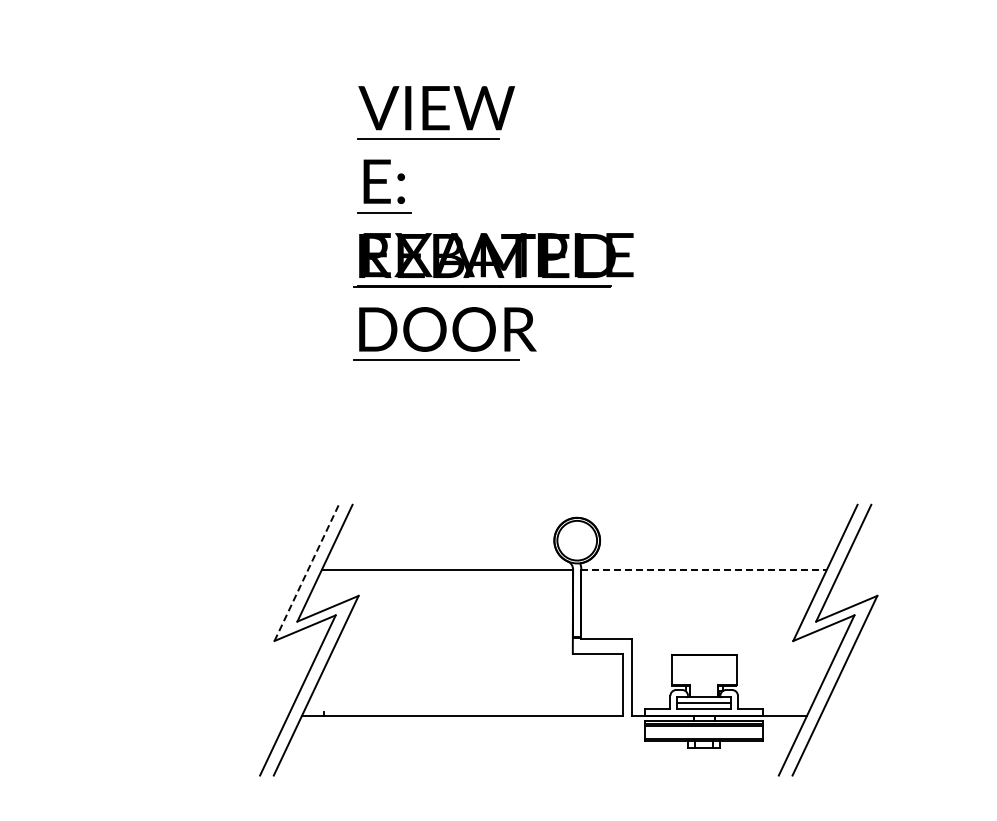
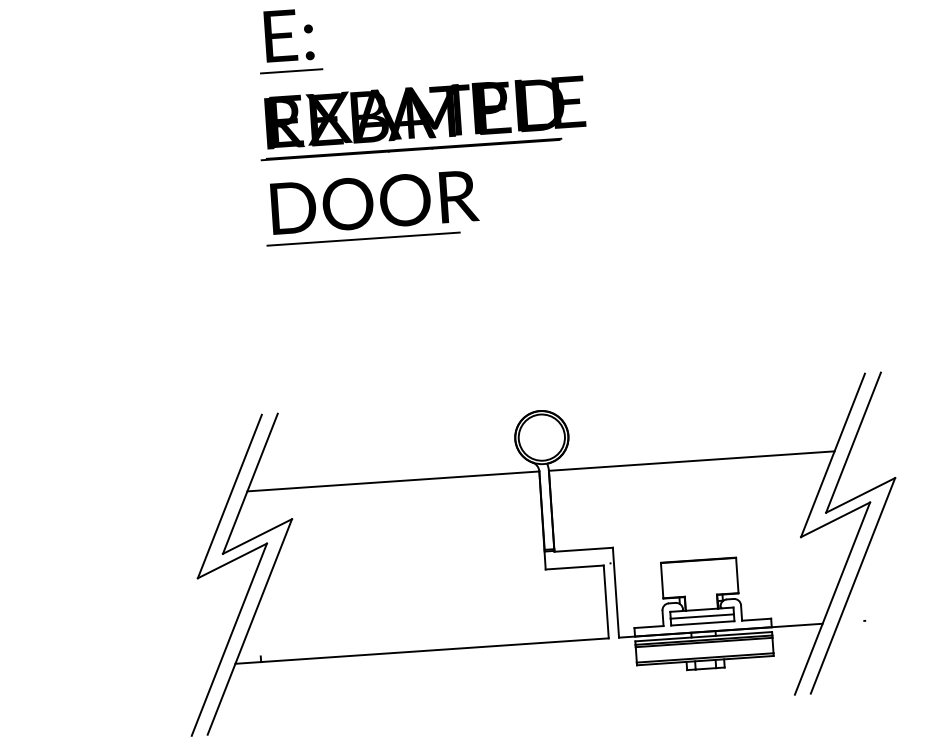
line: (704, 569) -> (692, 461), dashed -> solid
line: (306, 572) -> (229, 496), dashed -> solid

